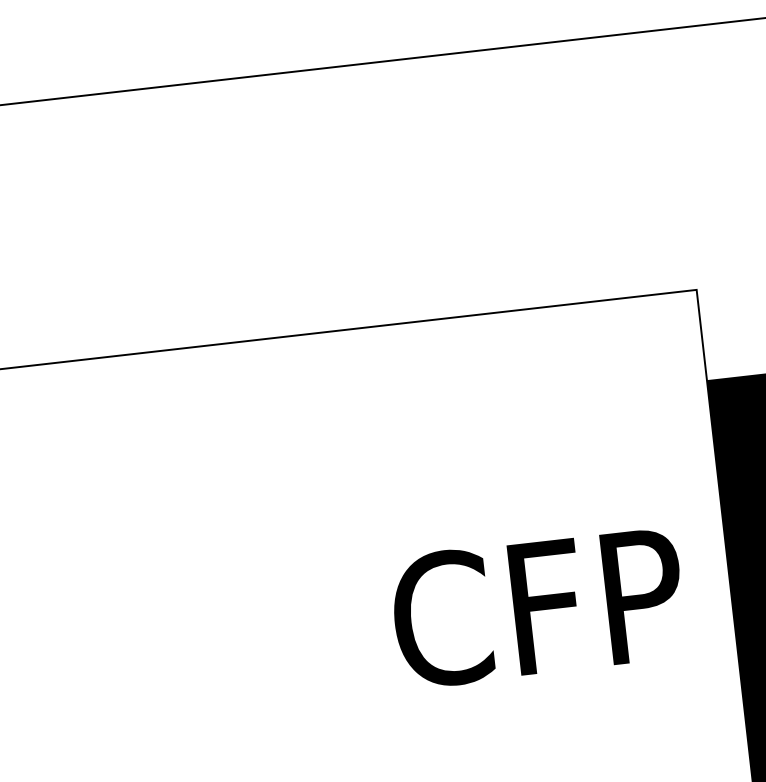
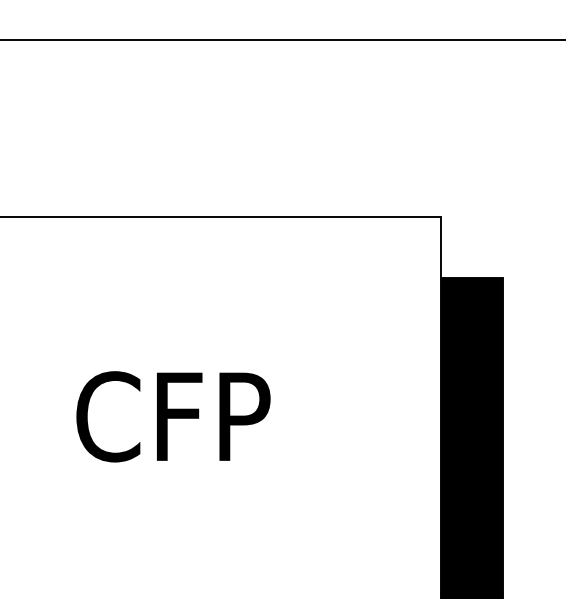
text: (538, 607) -> (173, 416), moved

